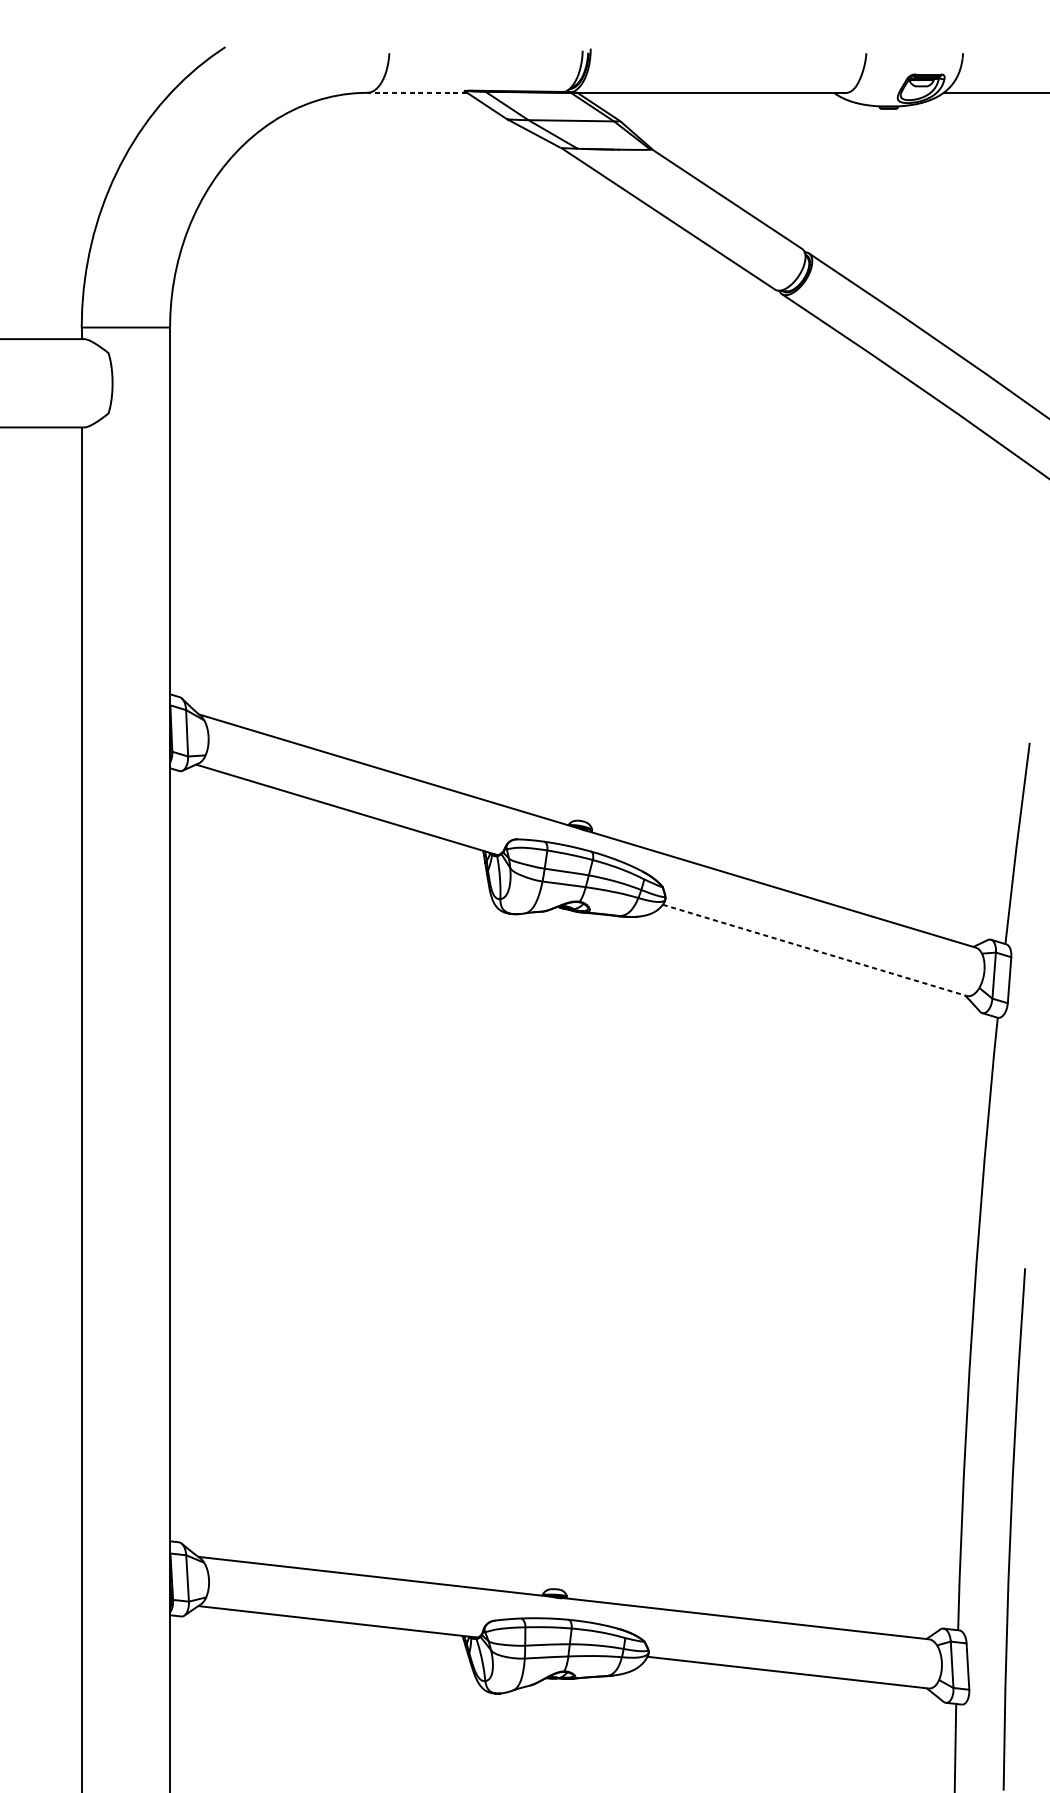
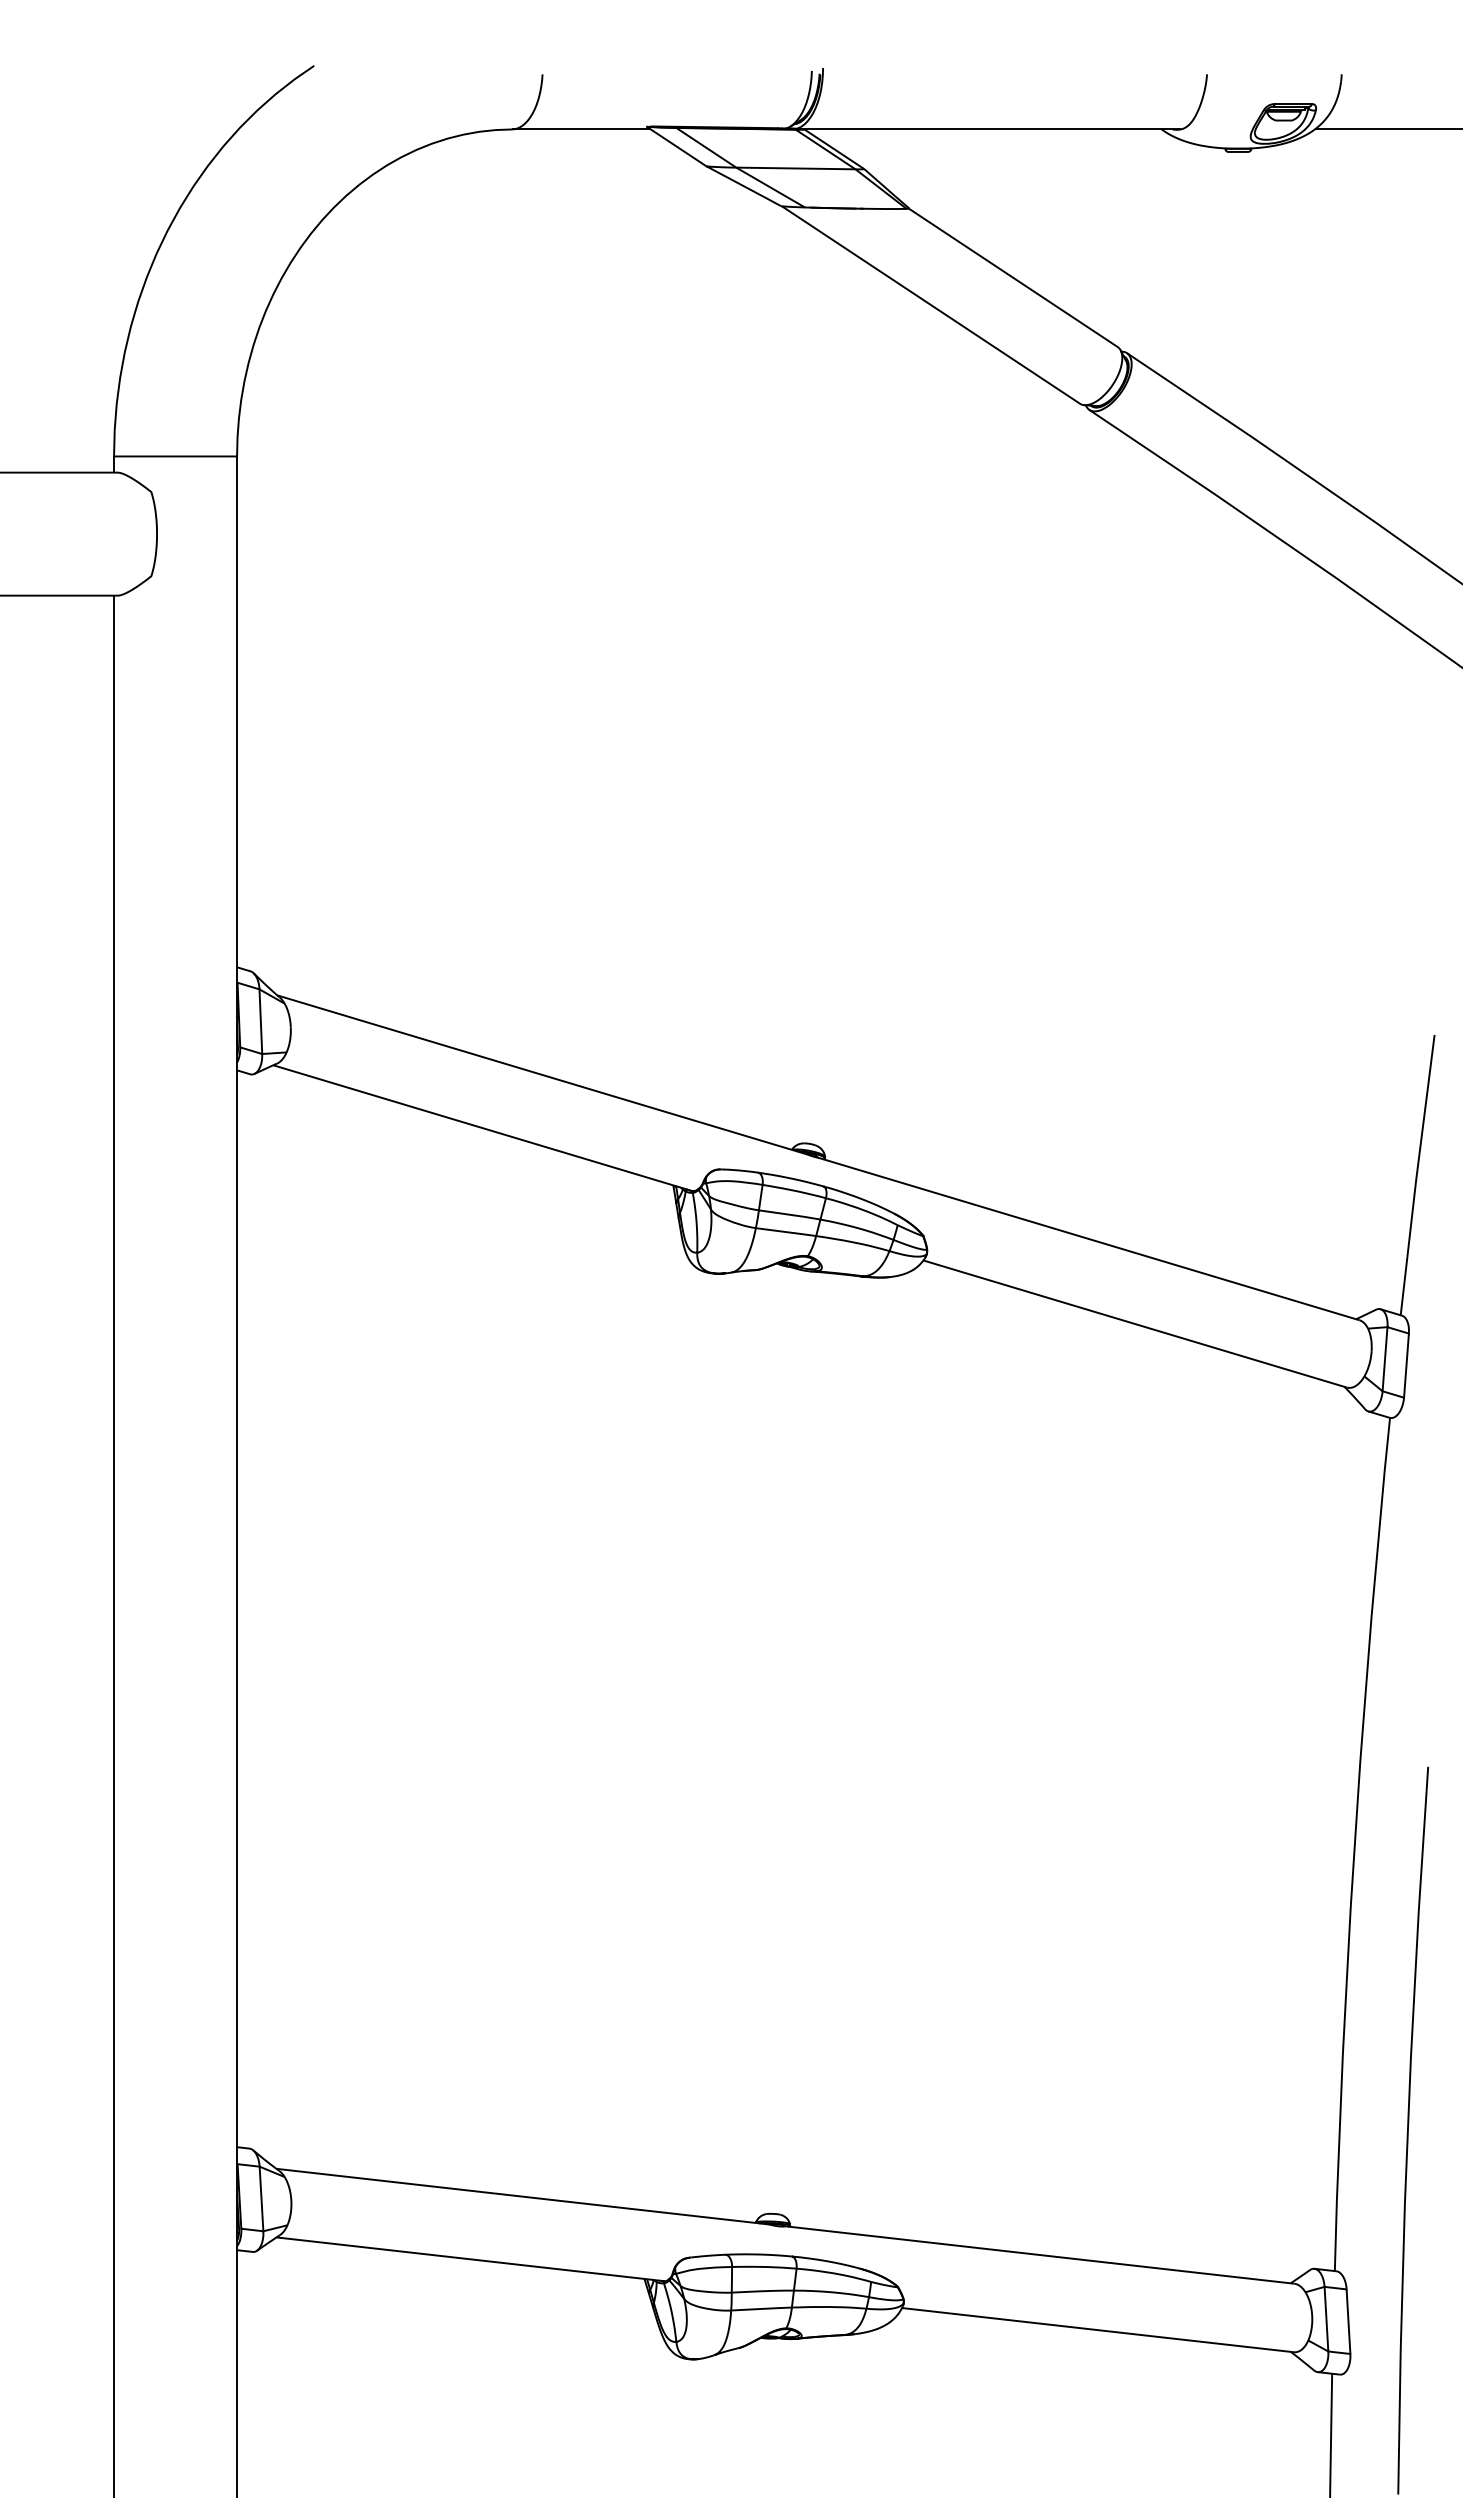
line: (416, 92) -> (580, 129), dashed -> solid
line: (815, 949) -> (1135, 1323), dashed -> solid

